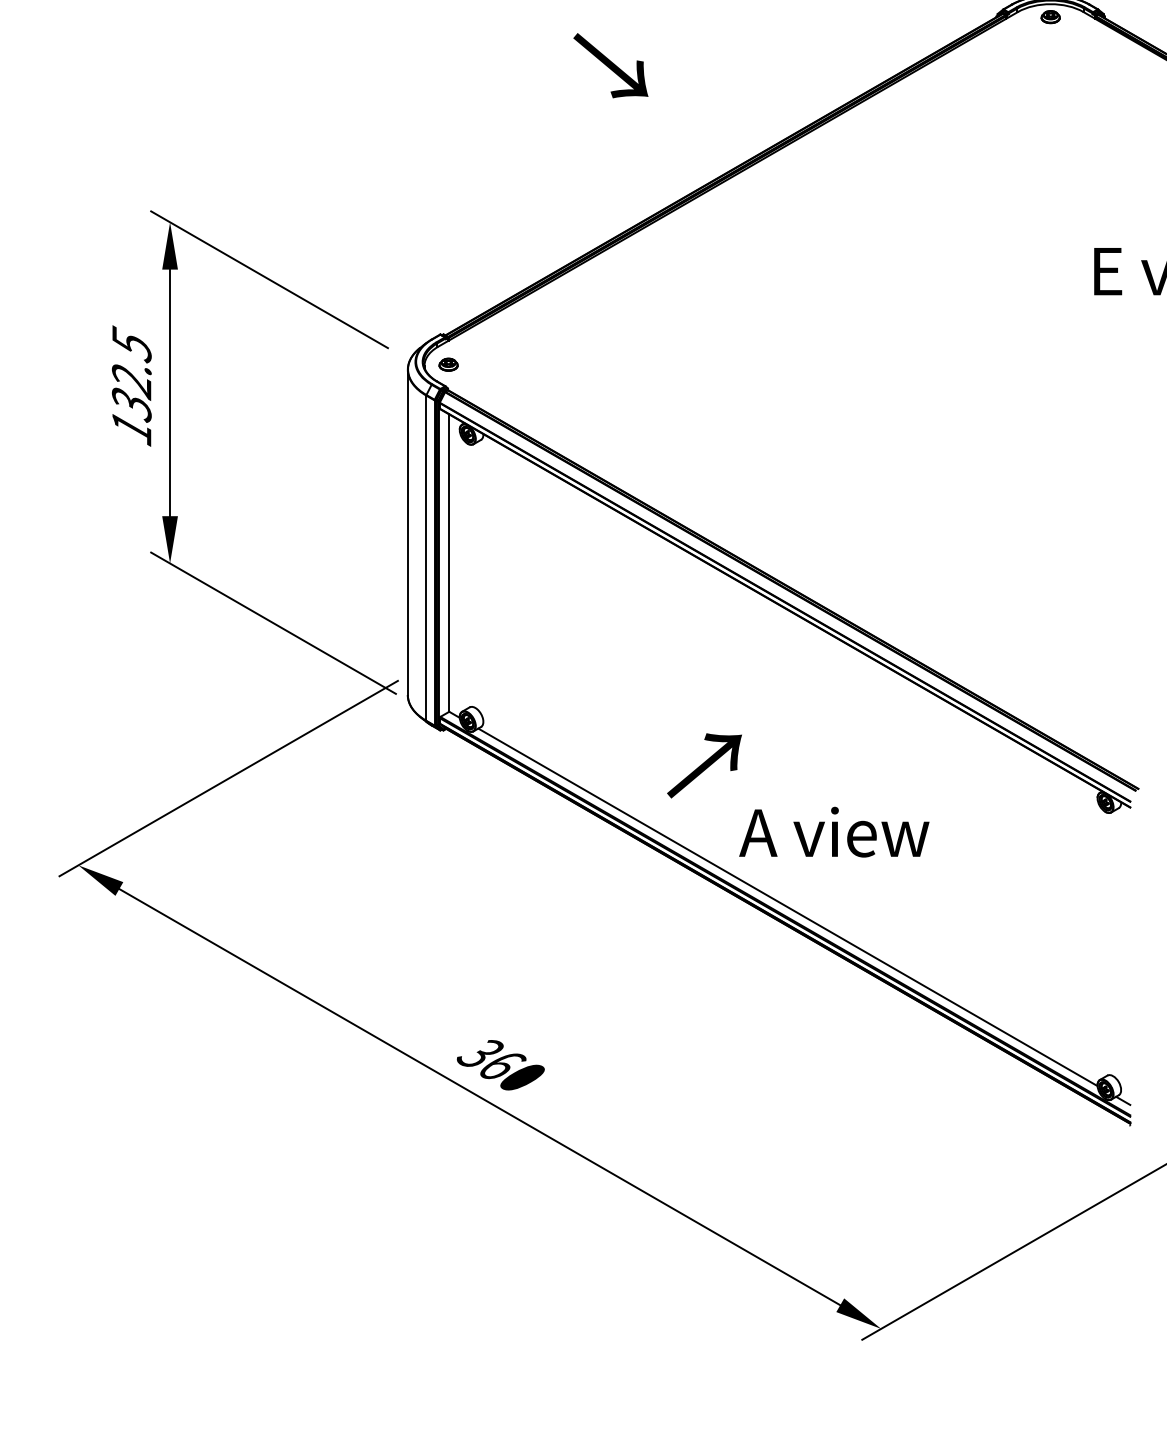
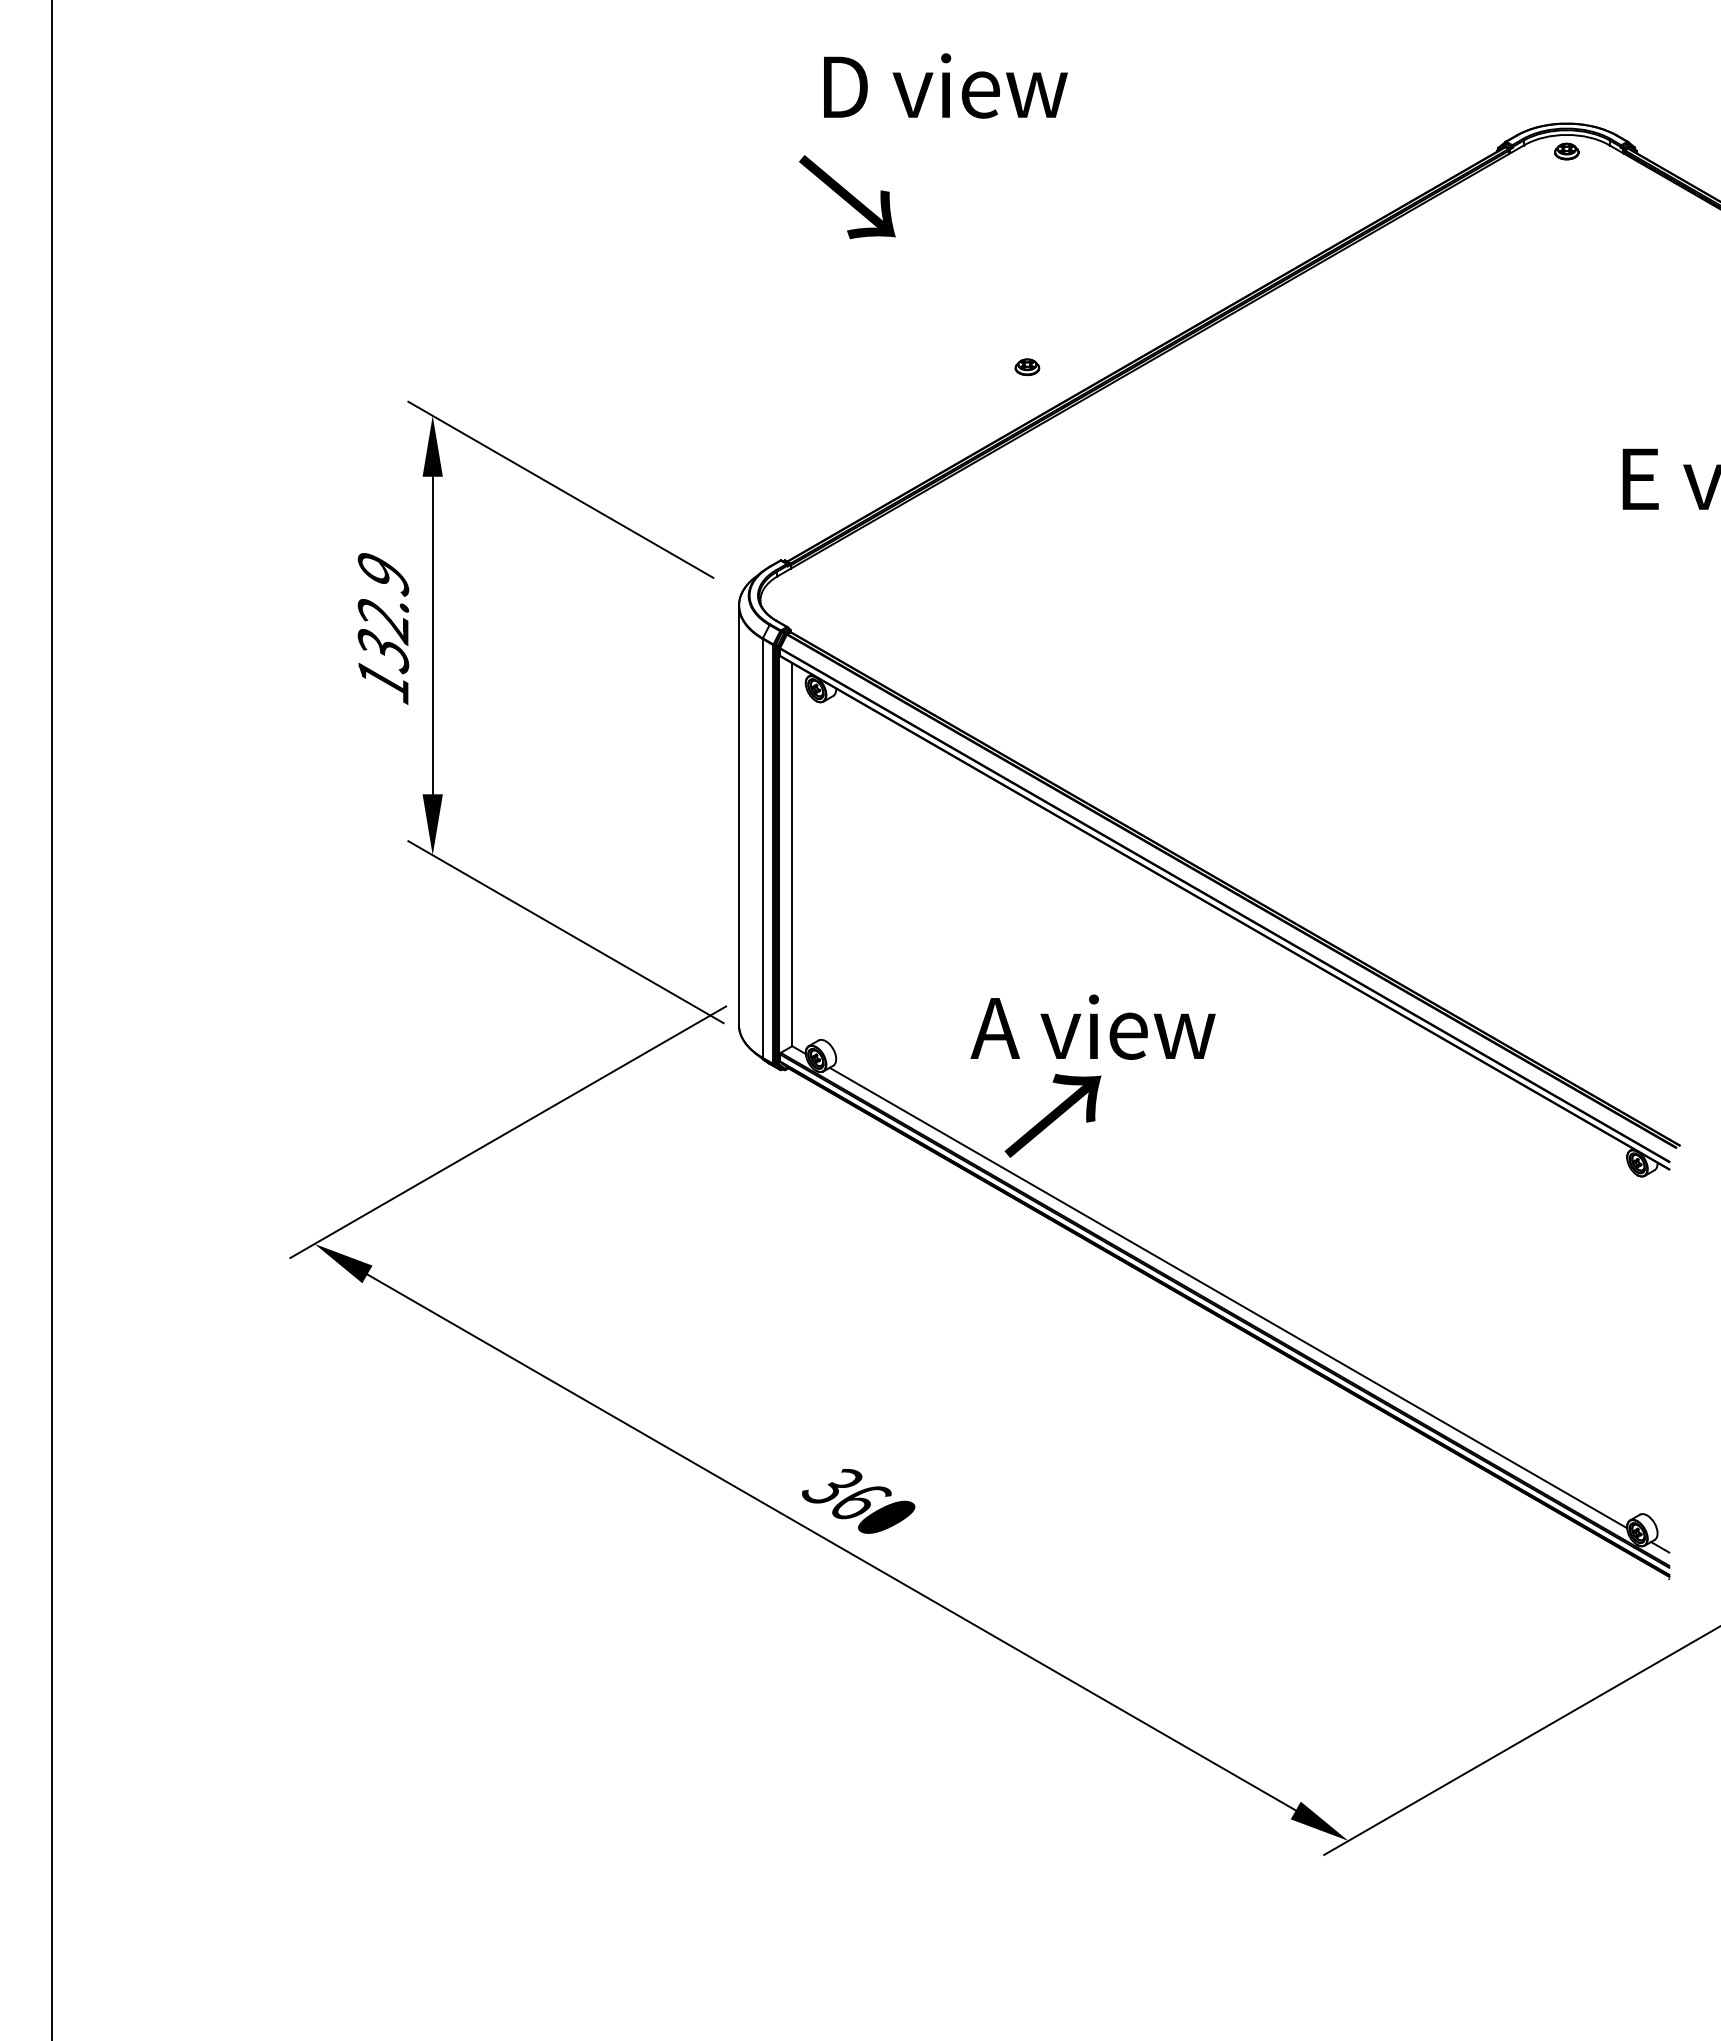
text: (610, 65) -> (847, 197), moved
text: (131, 343) -> (383, 572), 132.5 -> 132.9
part: (448, 364) -> (1027, 366), moved
text: (704, 765) -> (1052, 1115), moved
text: (833, 831) -> (1092, 1026), moved

